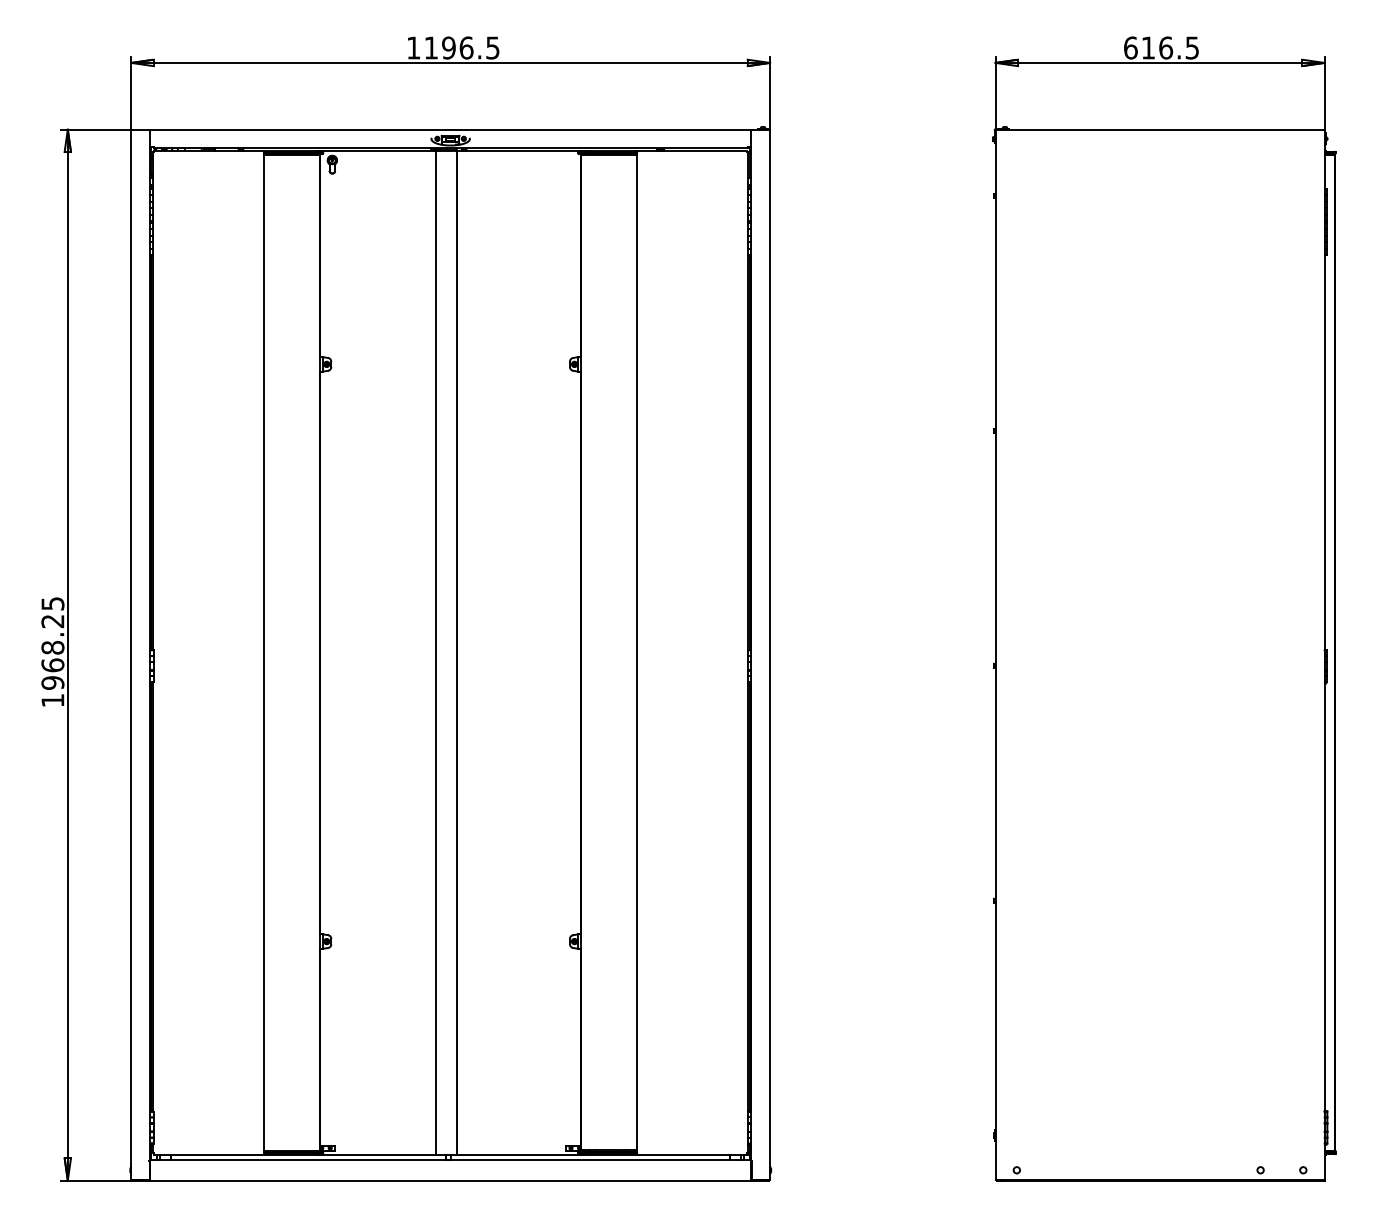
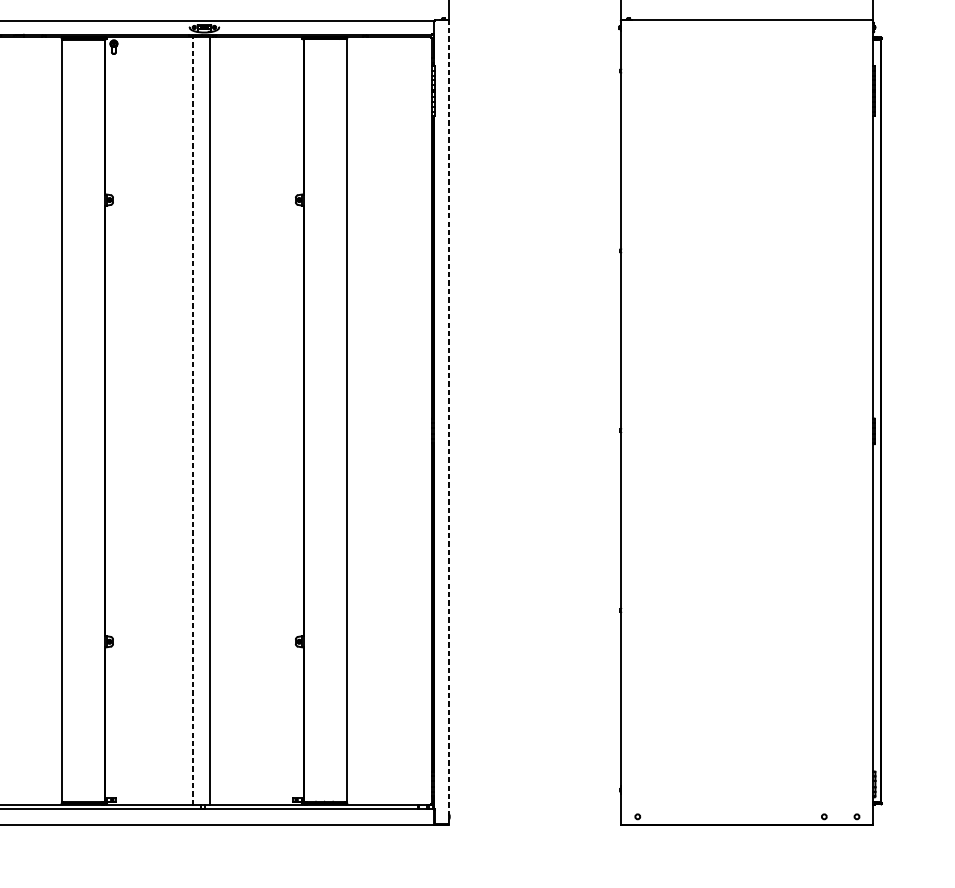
line: (435, 652) -> (192, 420), solid -> dashed
line: (770, 654) -> (449, 422), solid -> dashed

